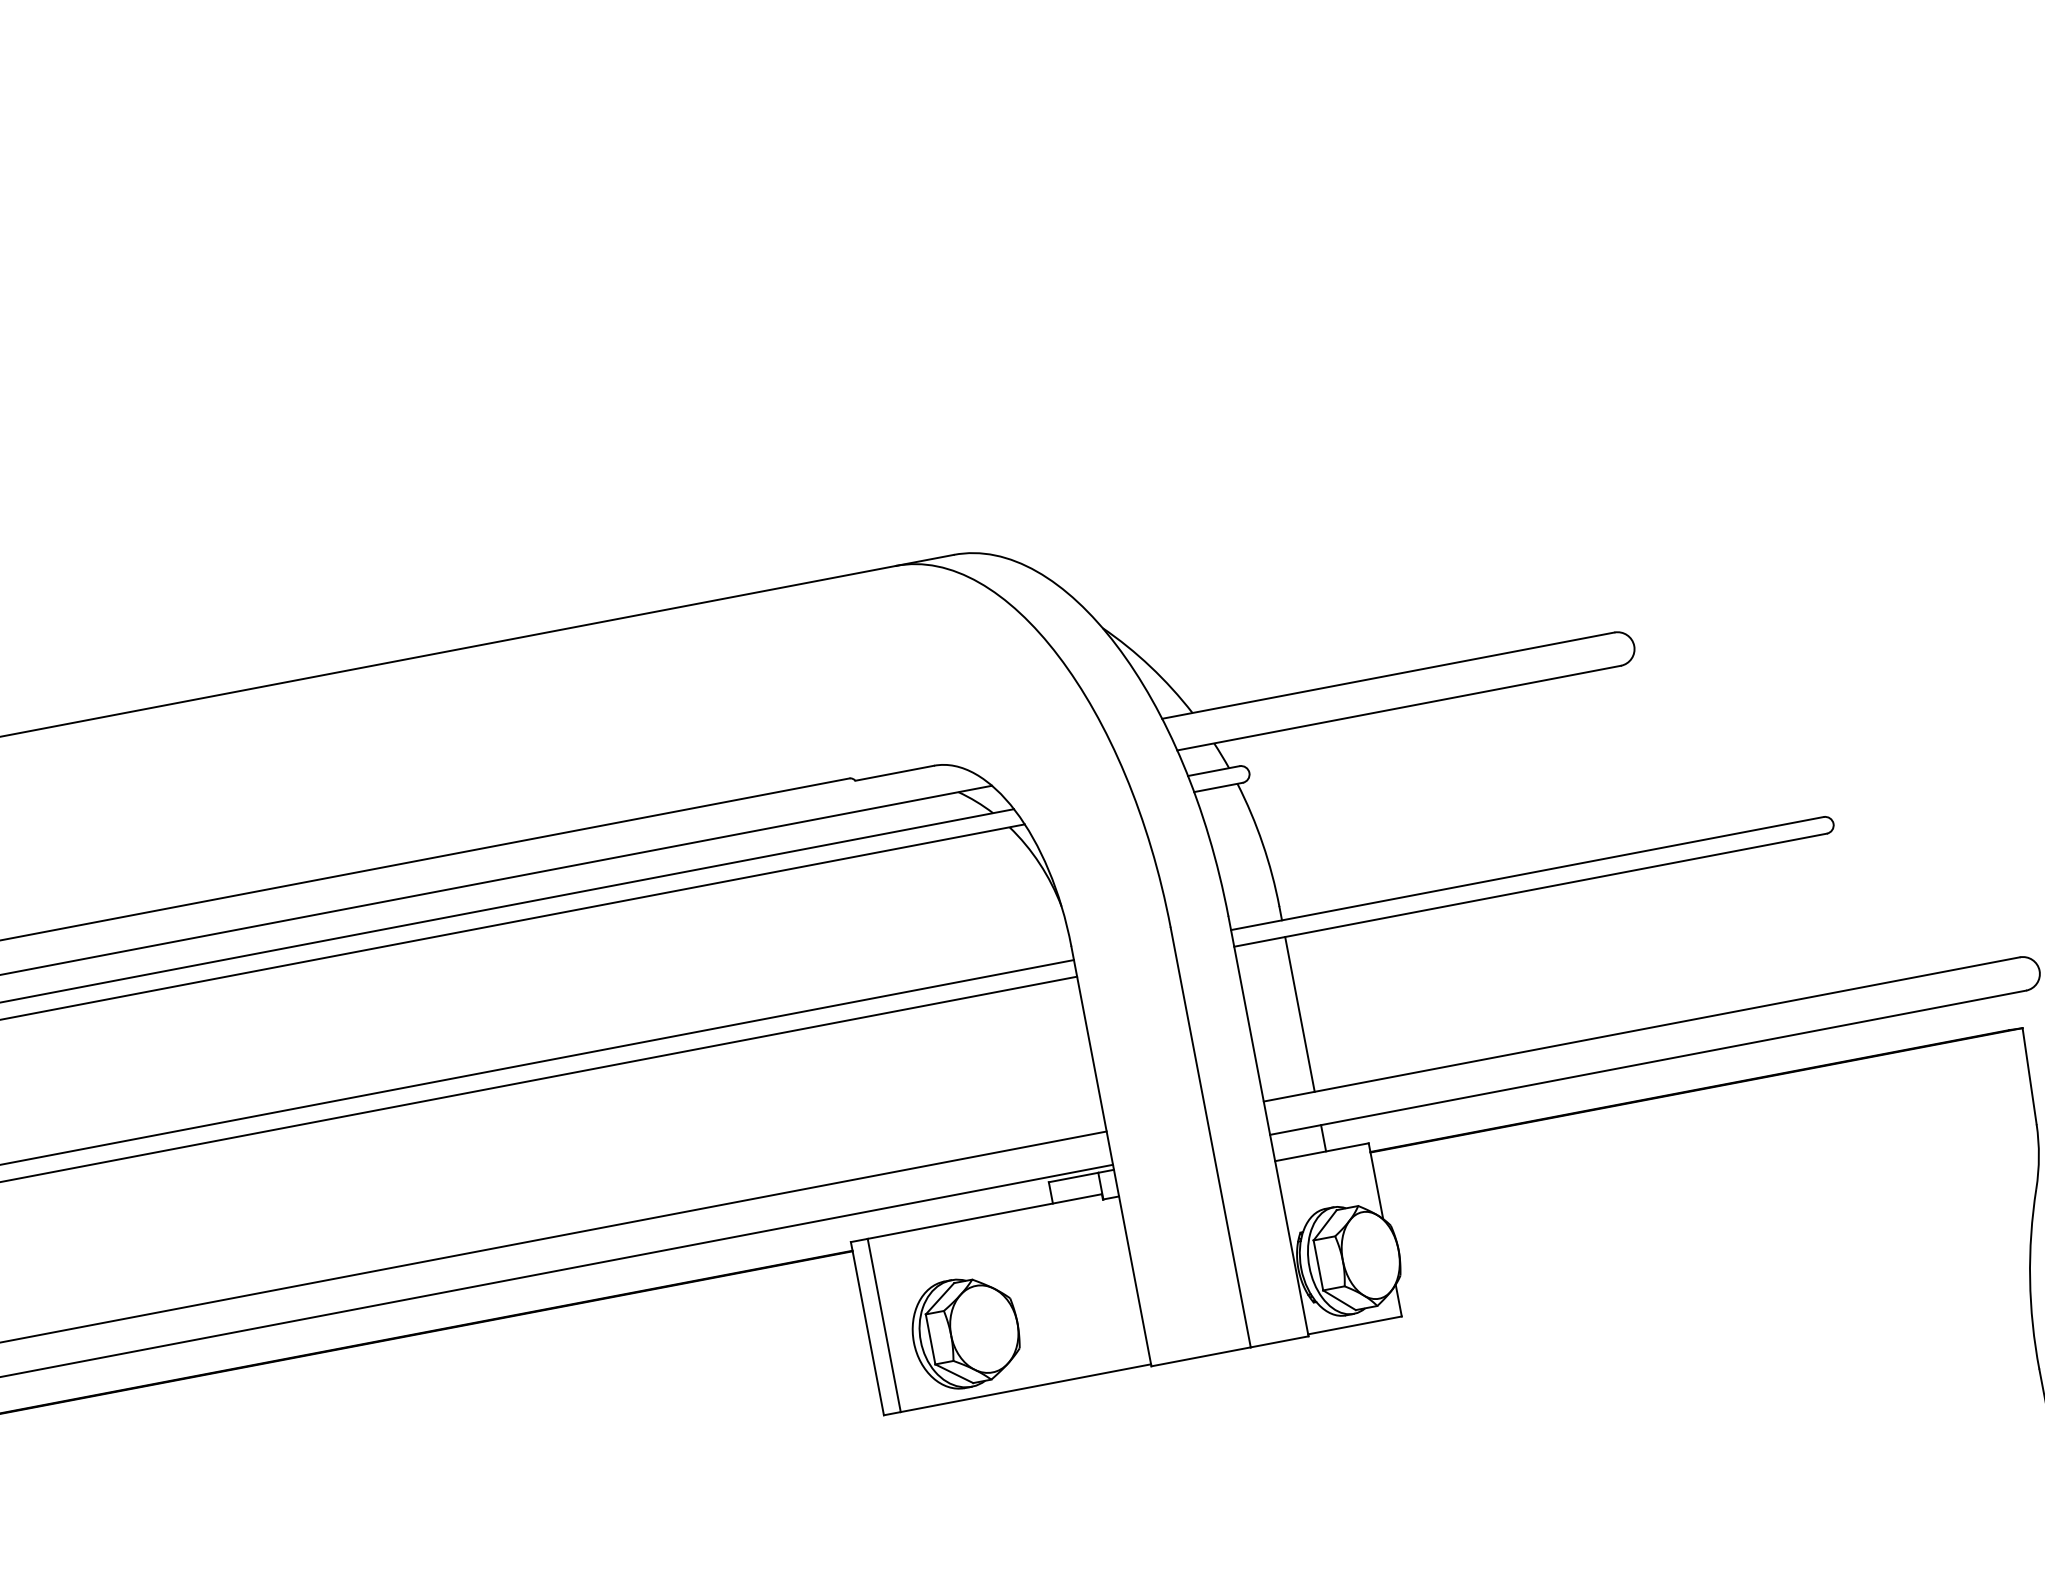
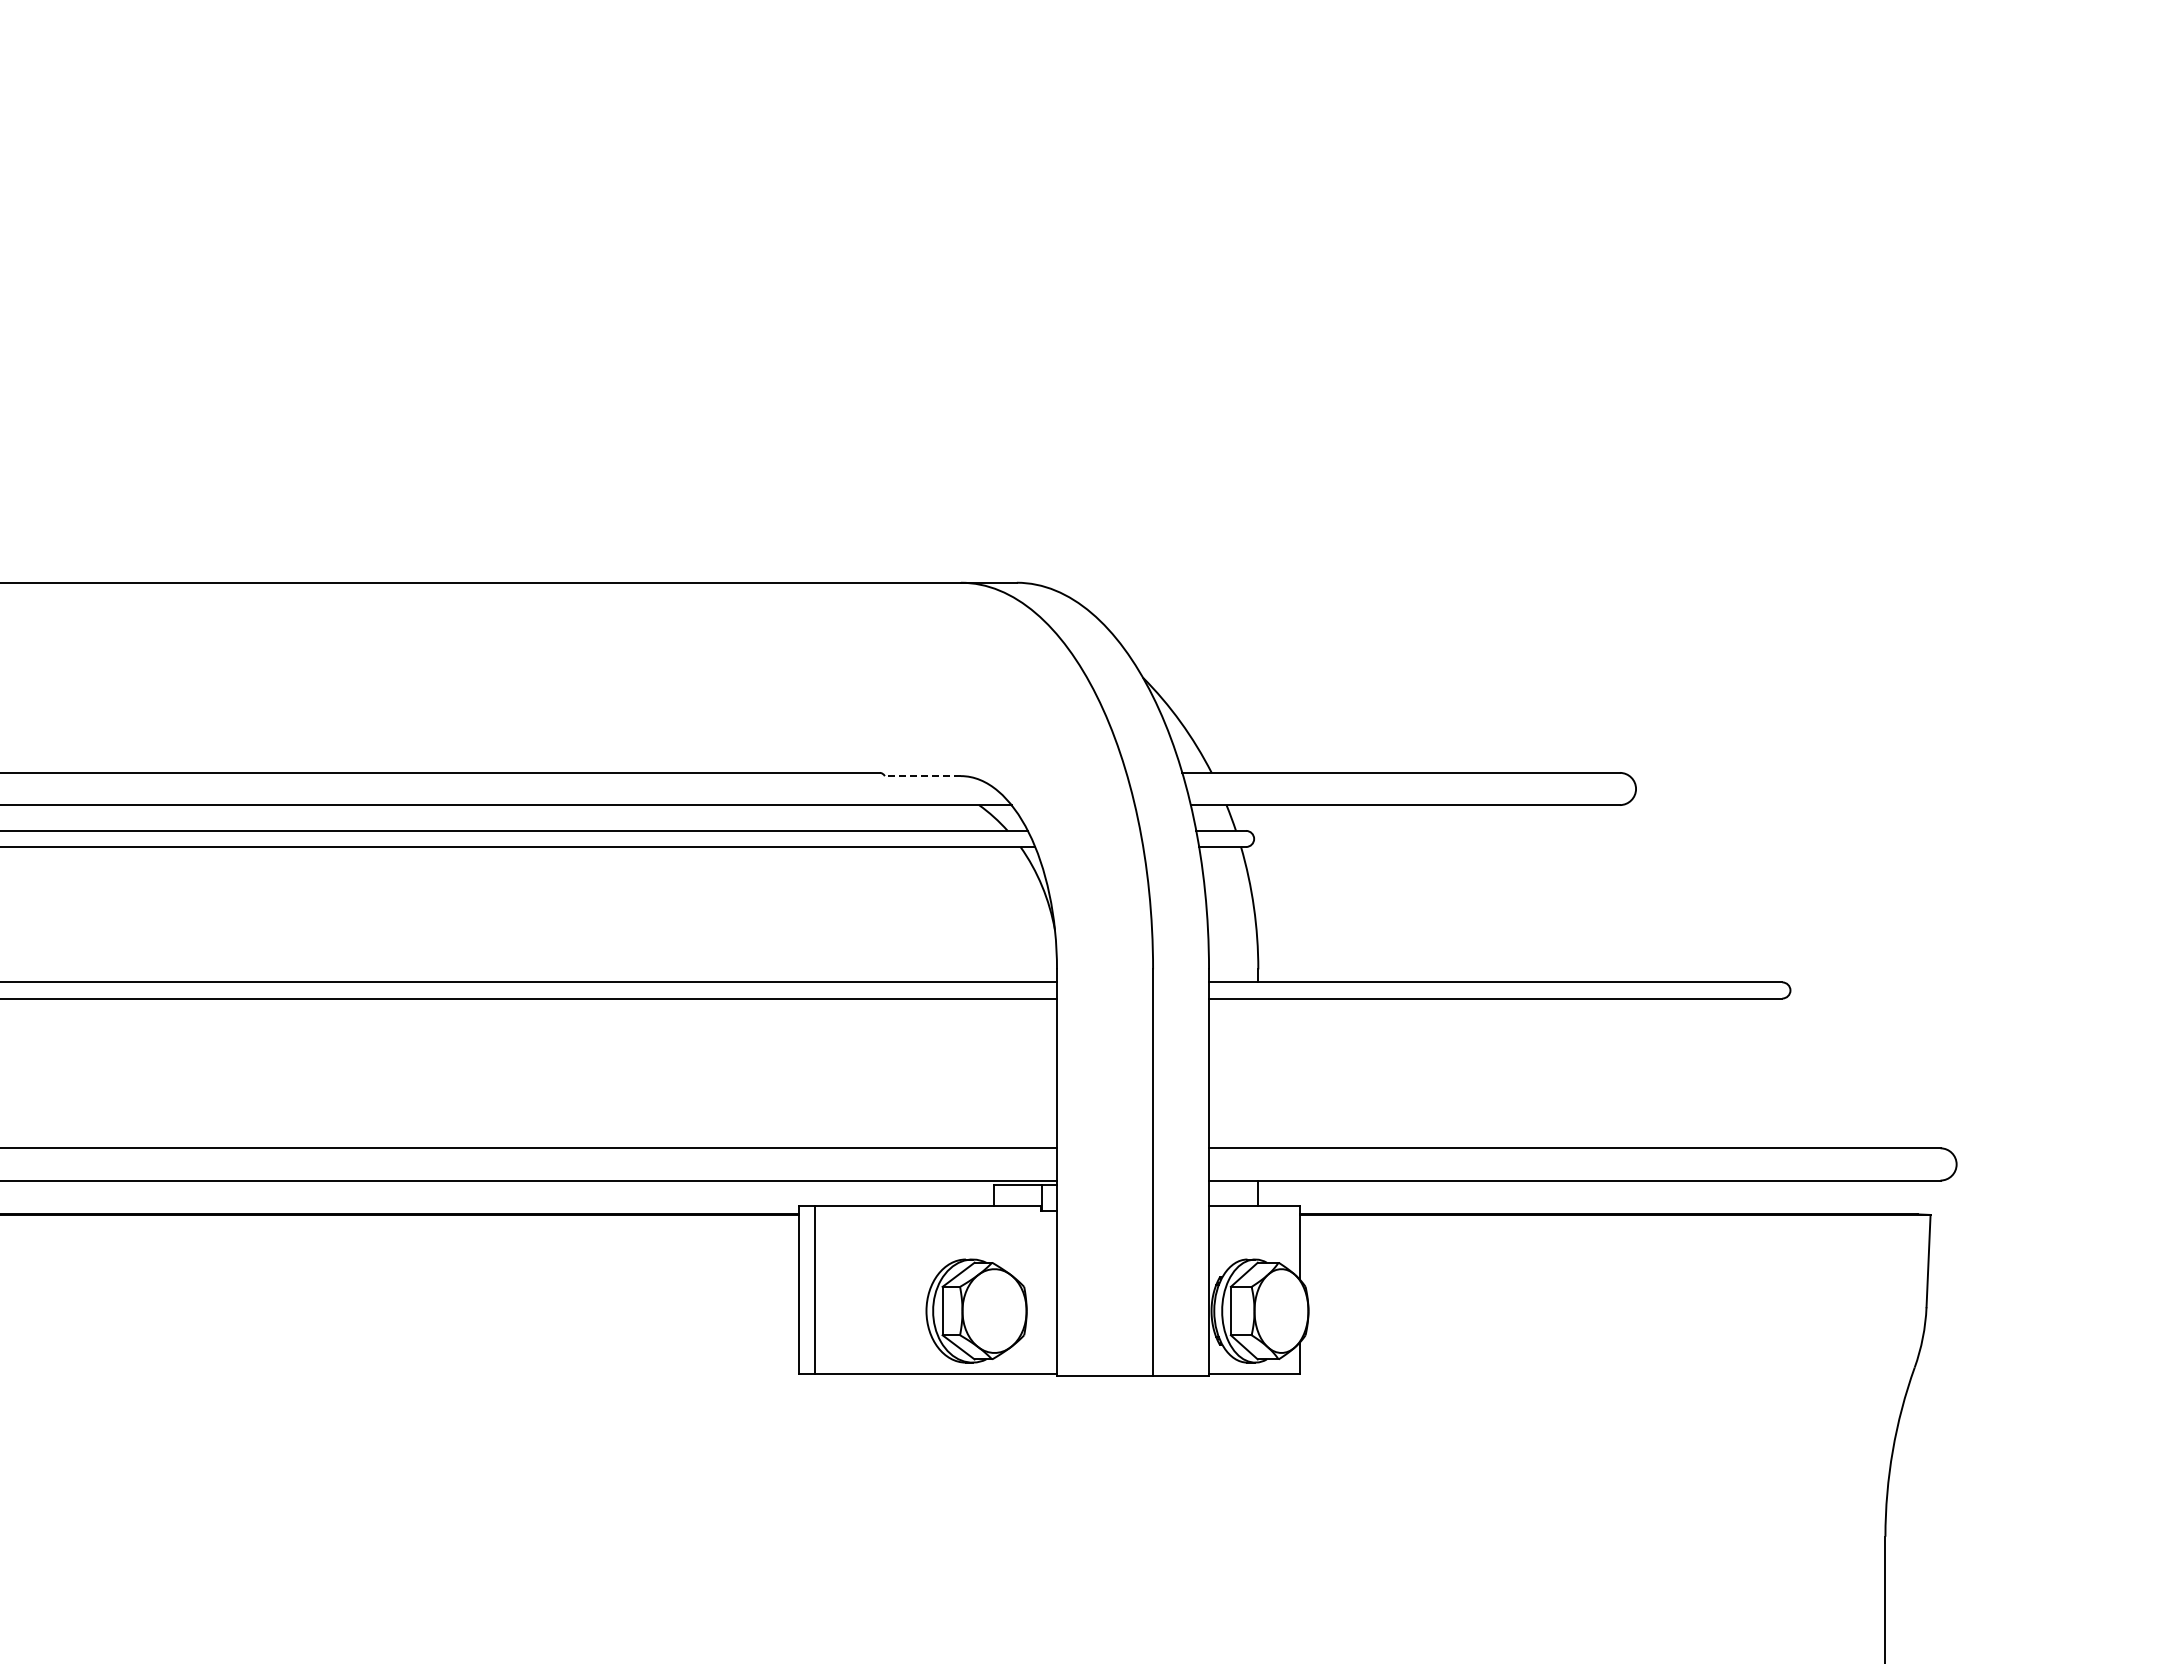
line: (894, 773) -> (922, 776), solid -> dashed
line: (1300, 1014) -> (1258, 1073), removed
part: (965, 1332) -> (976, 1310), moved

